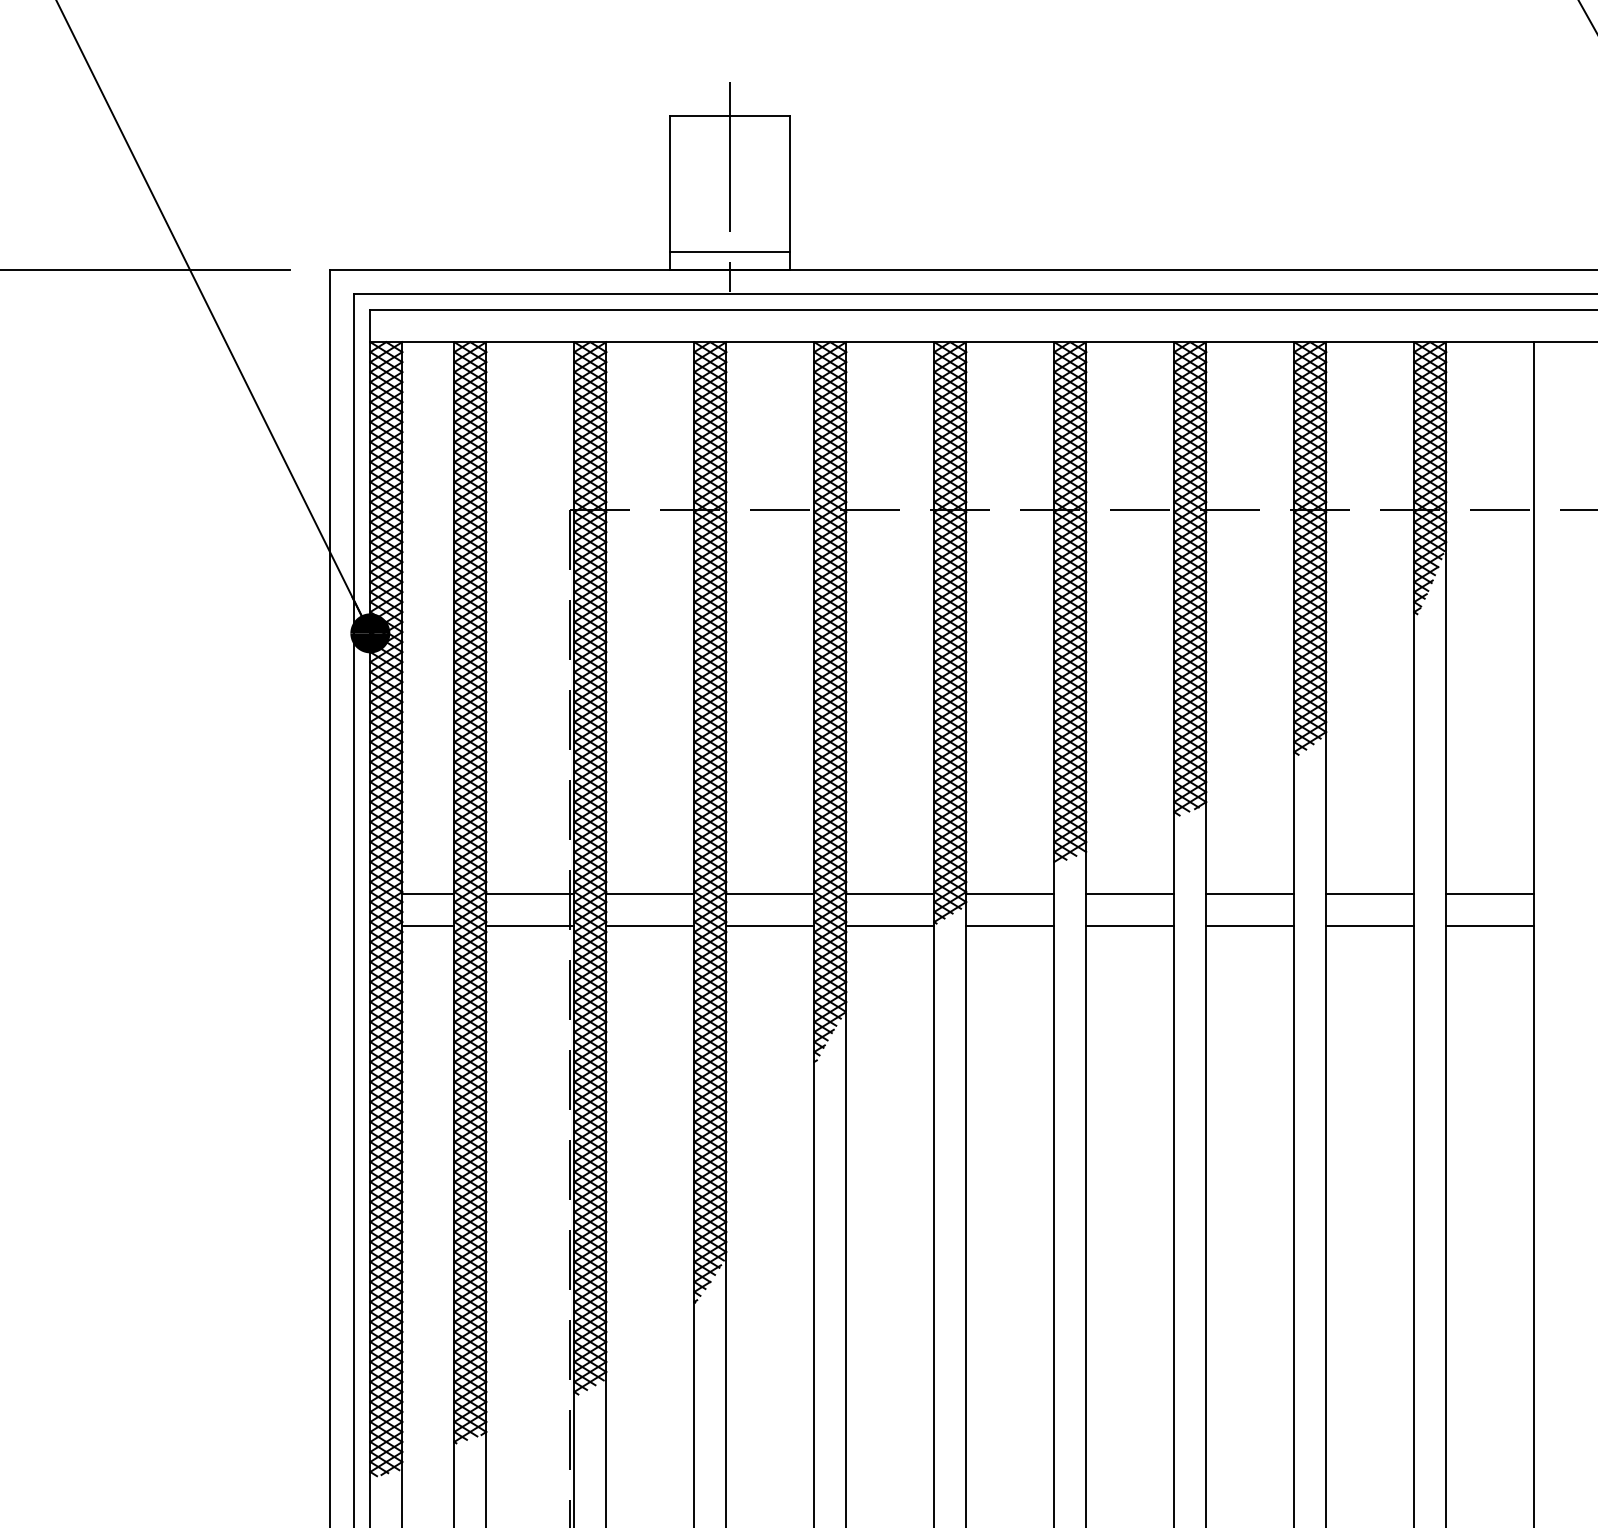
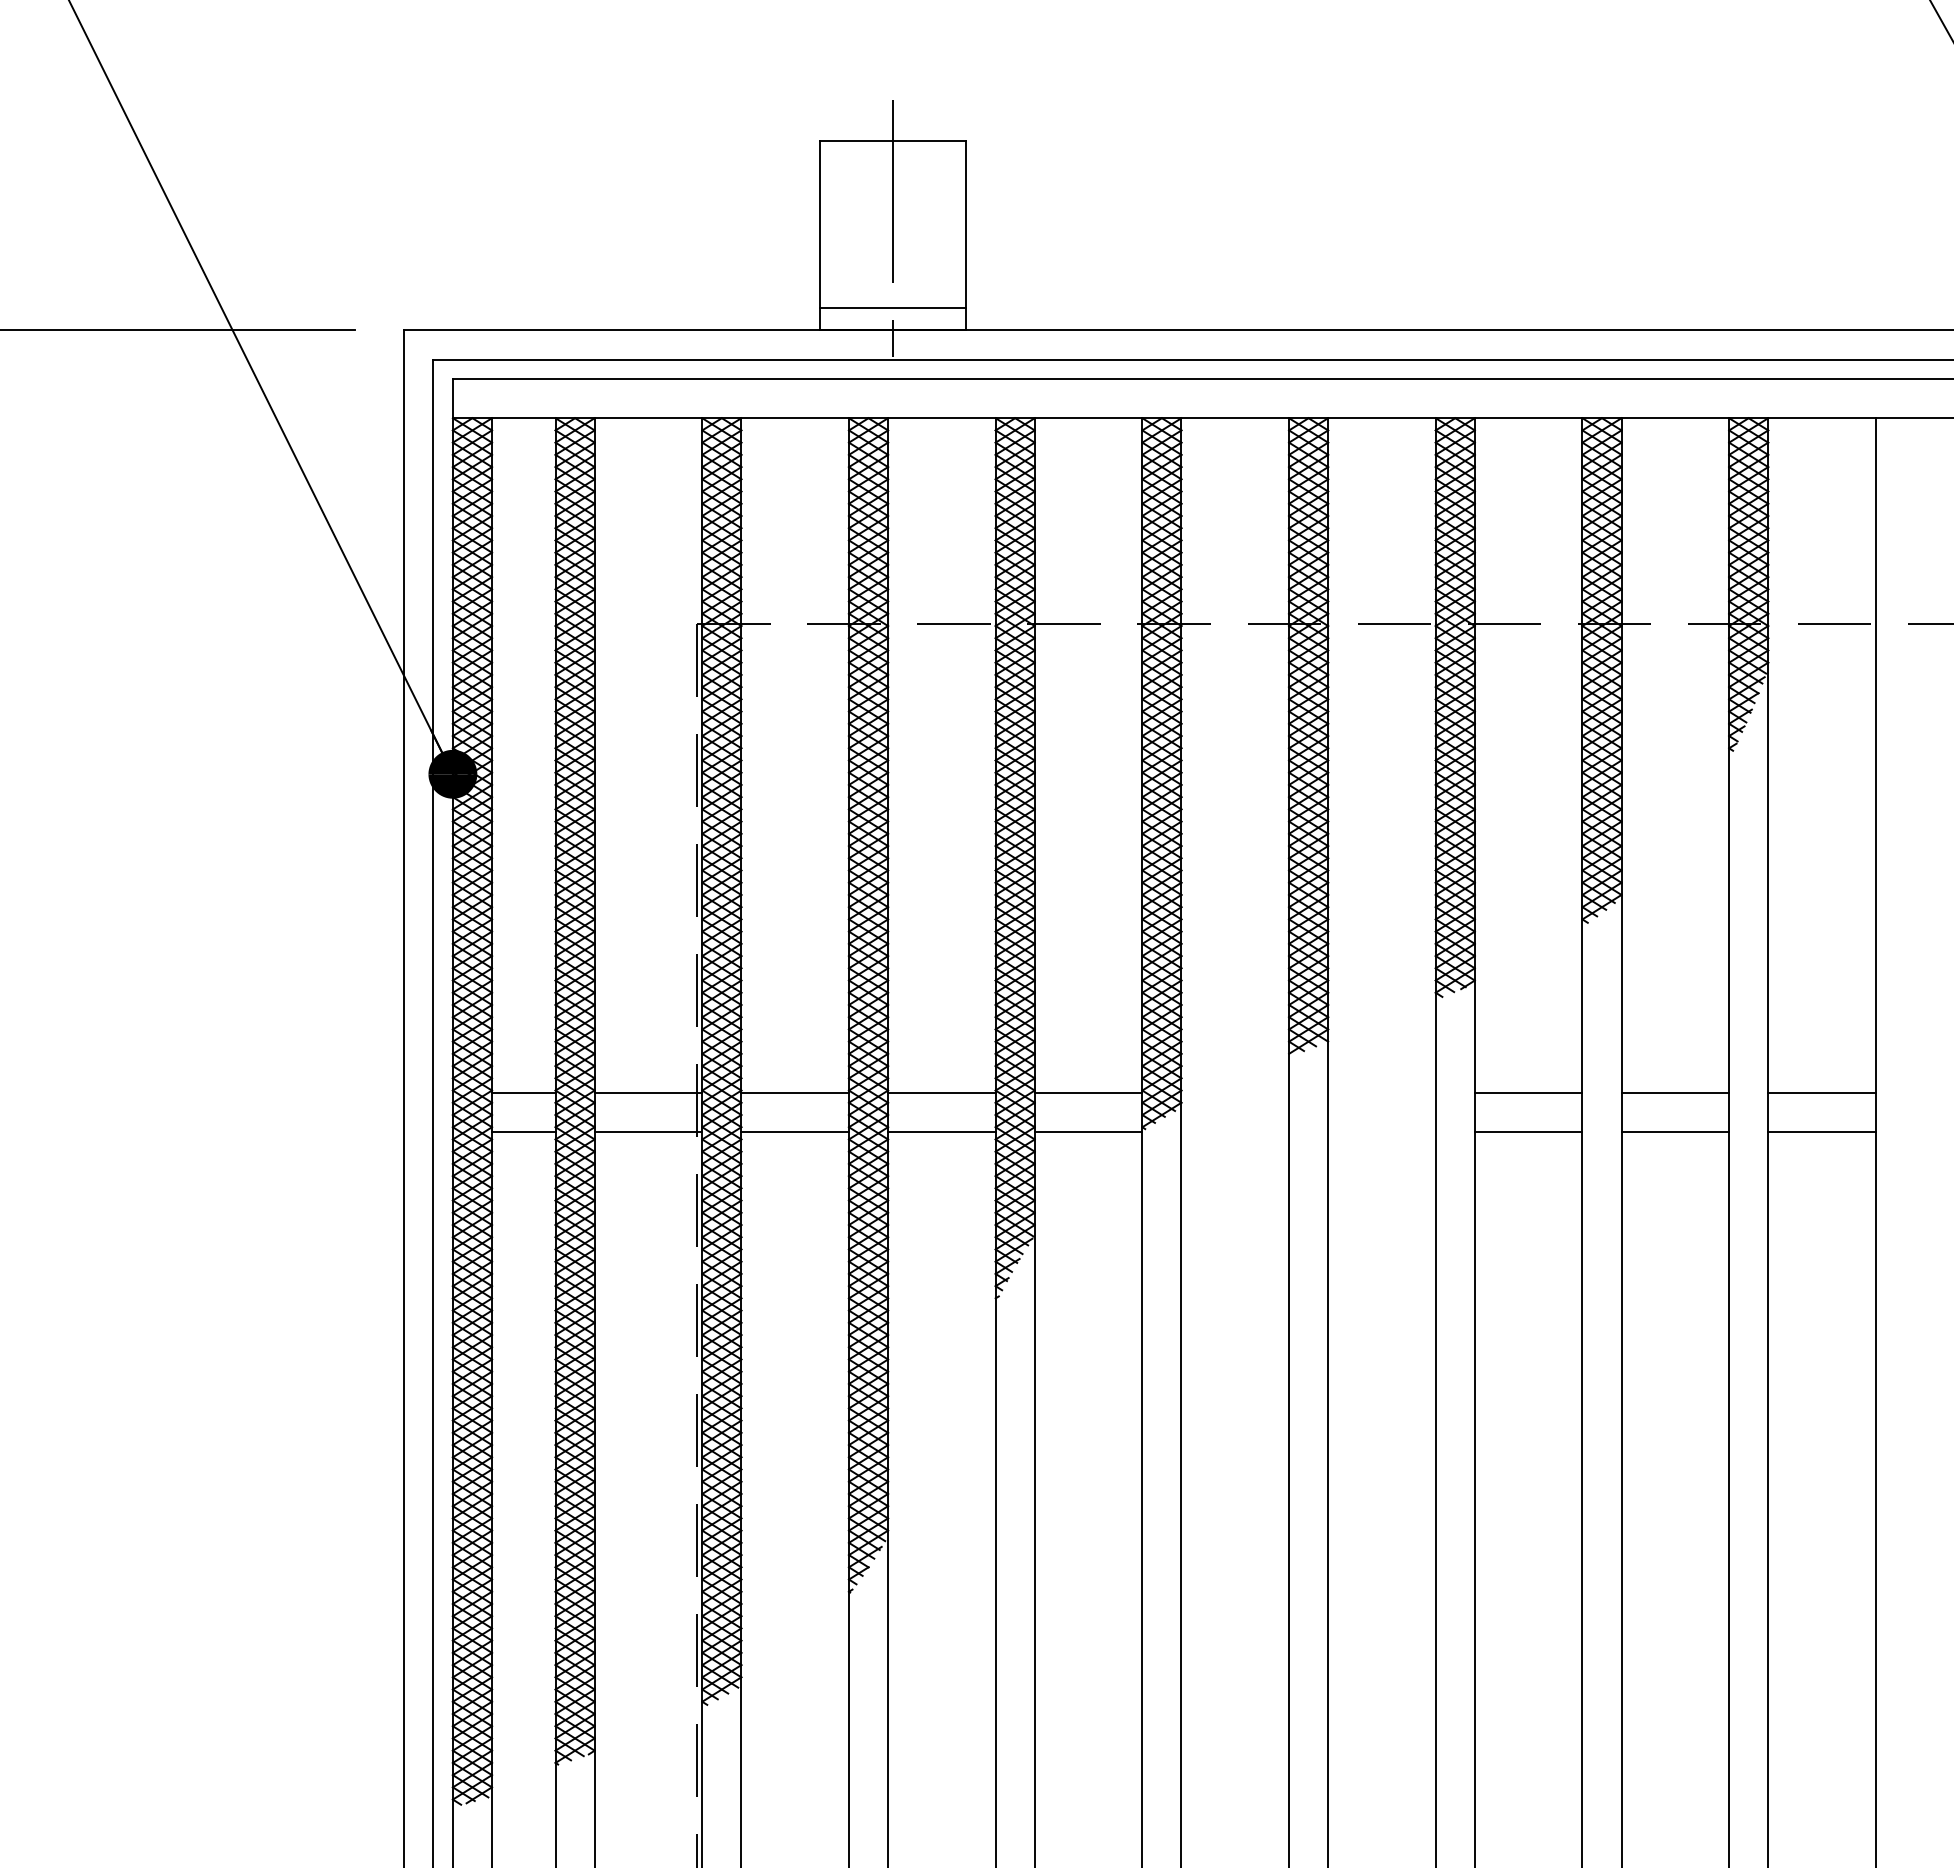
line: (1010, 894) -> (1235, 1093), removed
line: (1129, 894) -> (1381, 1093), removed
line: (1010, 926) -> (1235, 1132), removed
line: (1129, 926) -> (1381, 1132), removed

